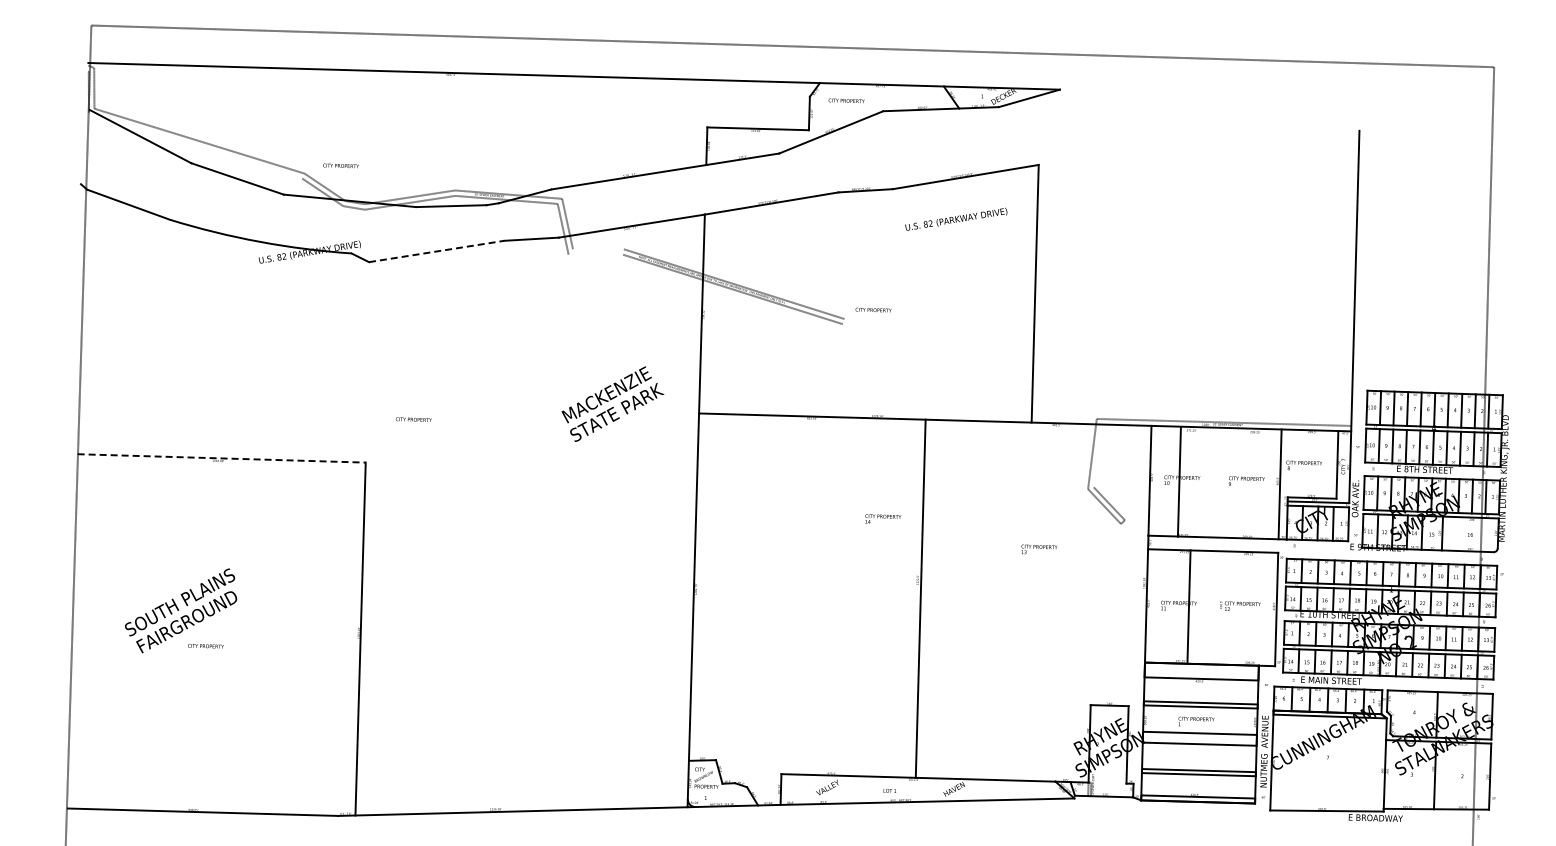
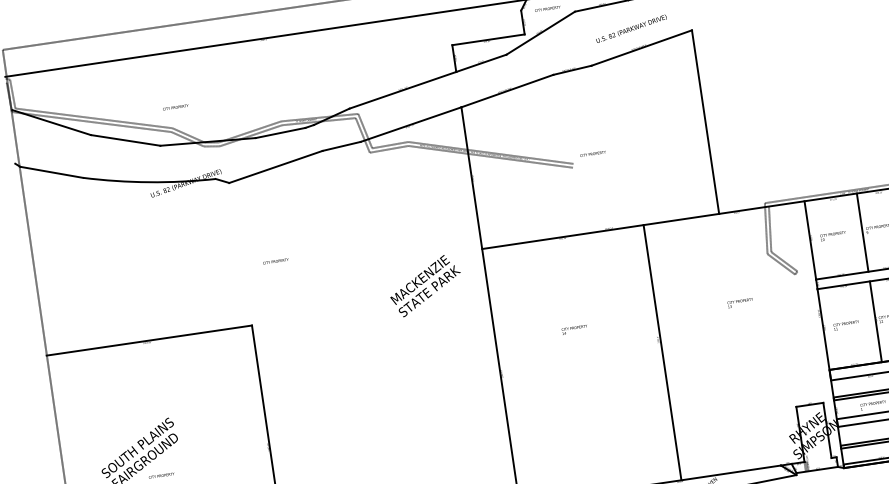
line: (195, 145) -> (91, 121), added
text: (340, 165) -> (175, 107), moved
text: (956, 218) -> (631, 28), moved
line: (597, 249) -> (389, 145), added
line: (436, 251) -> (275, 167), dashed -> solid
line: (595, 254) -> (388, 149), added
text: (612, 403) -> (425, 285), moved
text: (413, 419) -> (275, 261), moved
line: (1097, 455) -> (769, 229), added
line: (222, 458) -> (149, 340), dashed -> solid
line: (1178, 481) -> (861, 232), moved
text: (883, 518) -> (574, 329), moved
line: (1188, 606) -> (875, 321), moved

